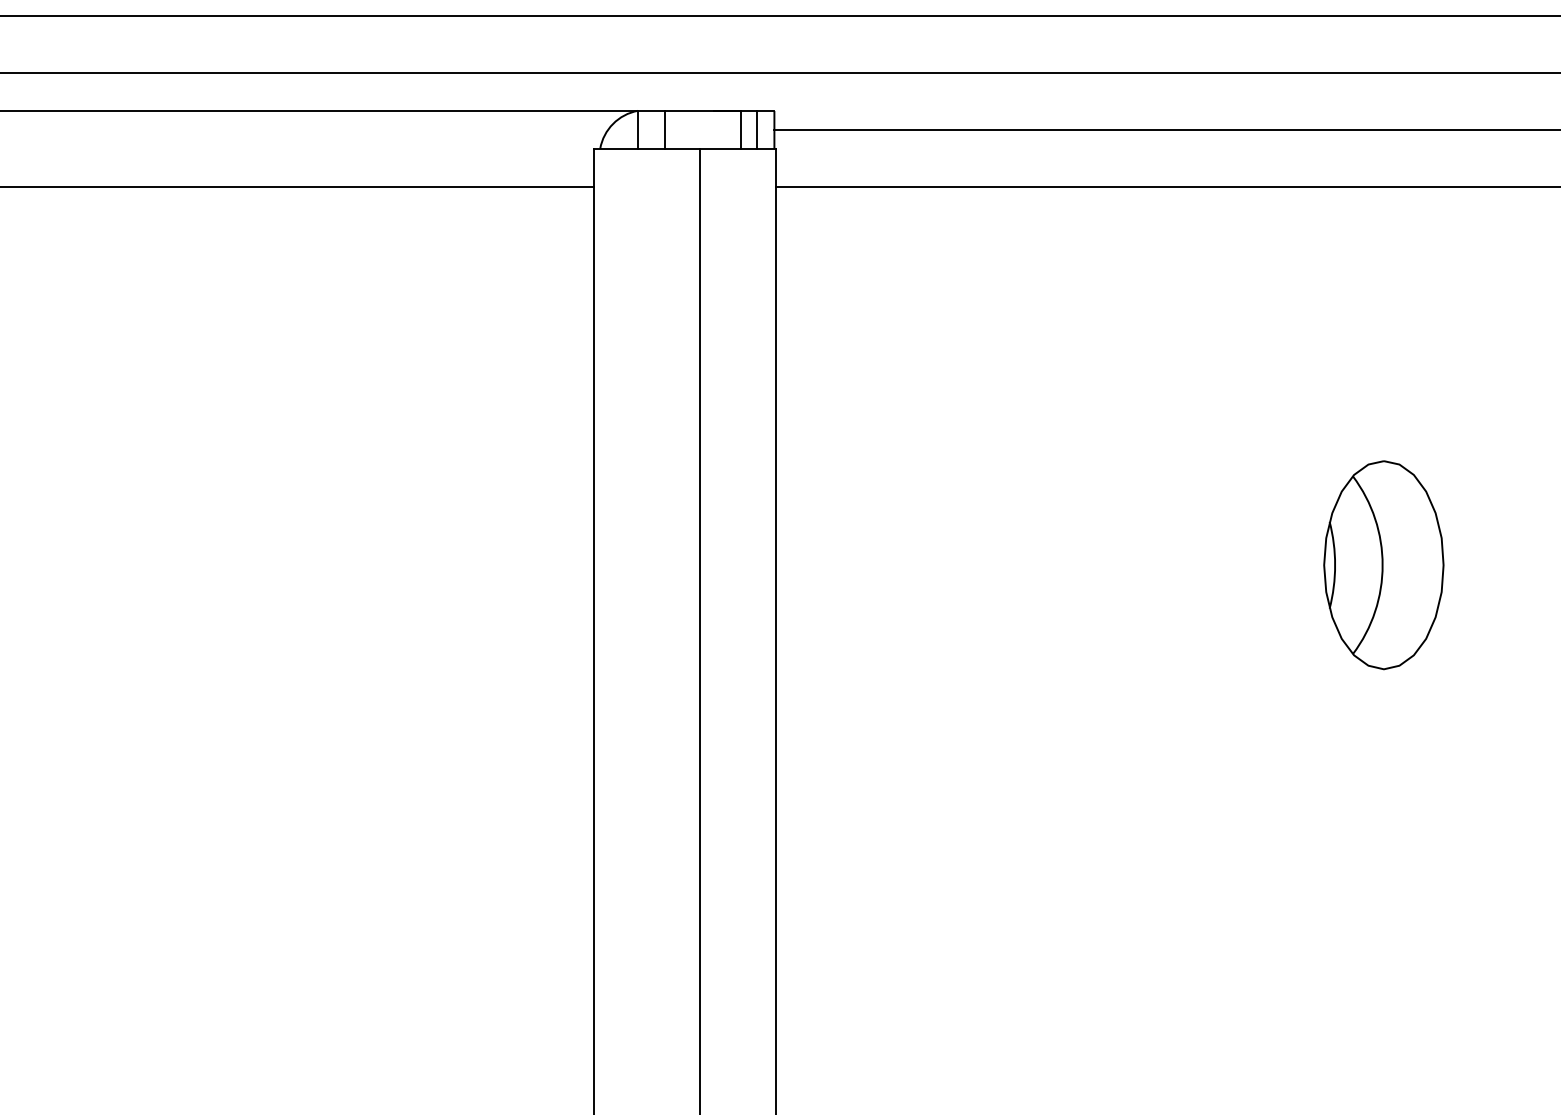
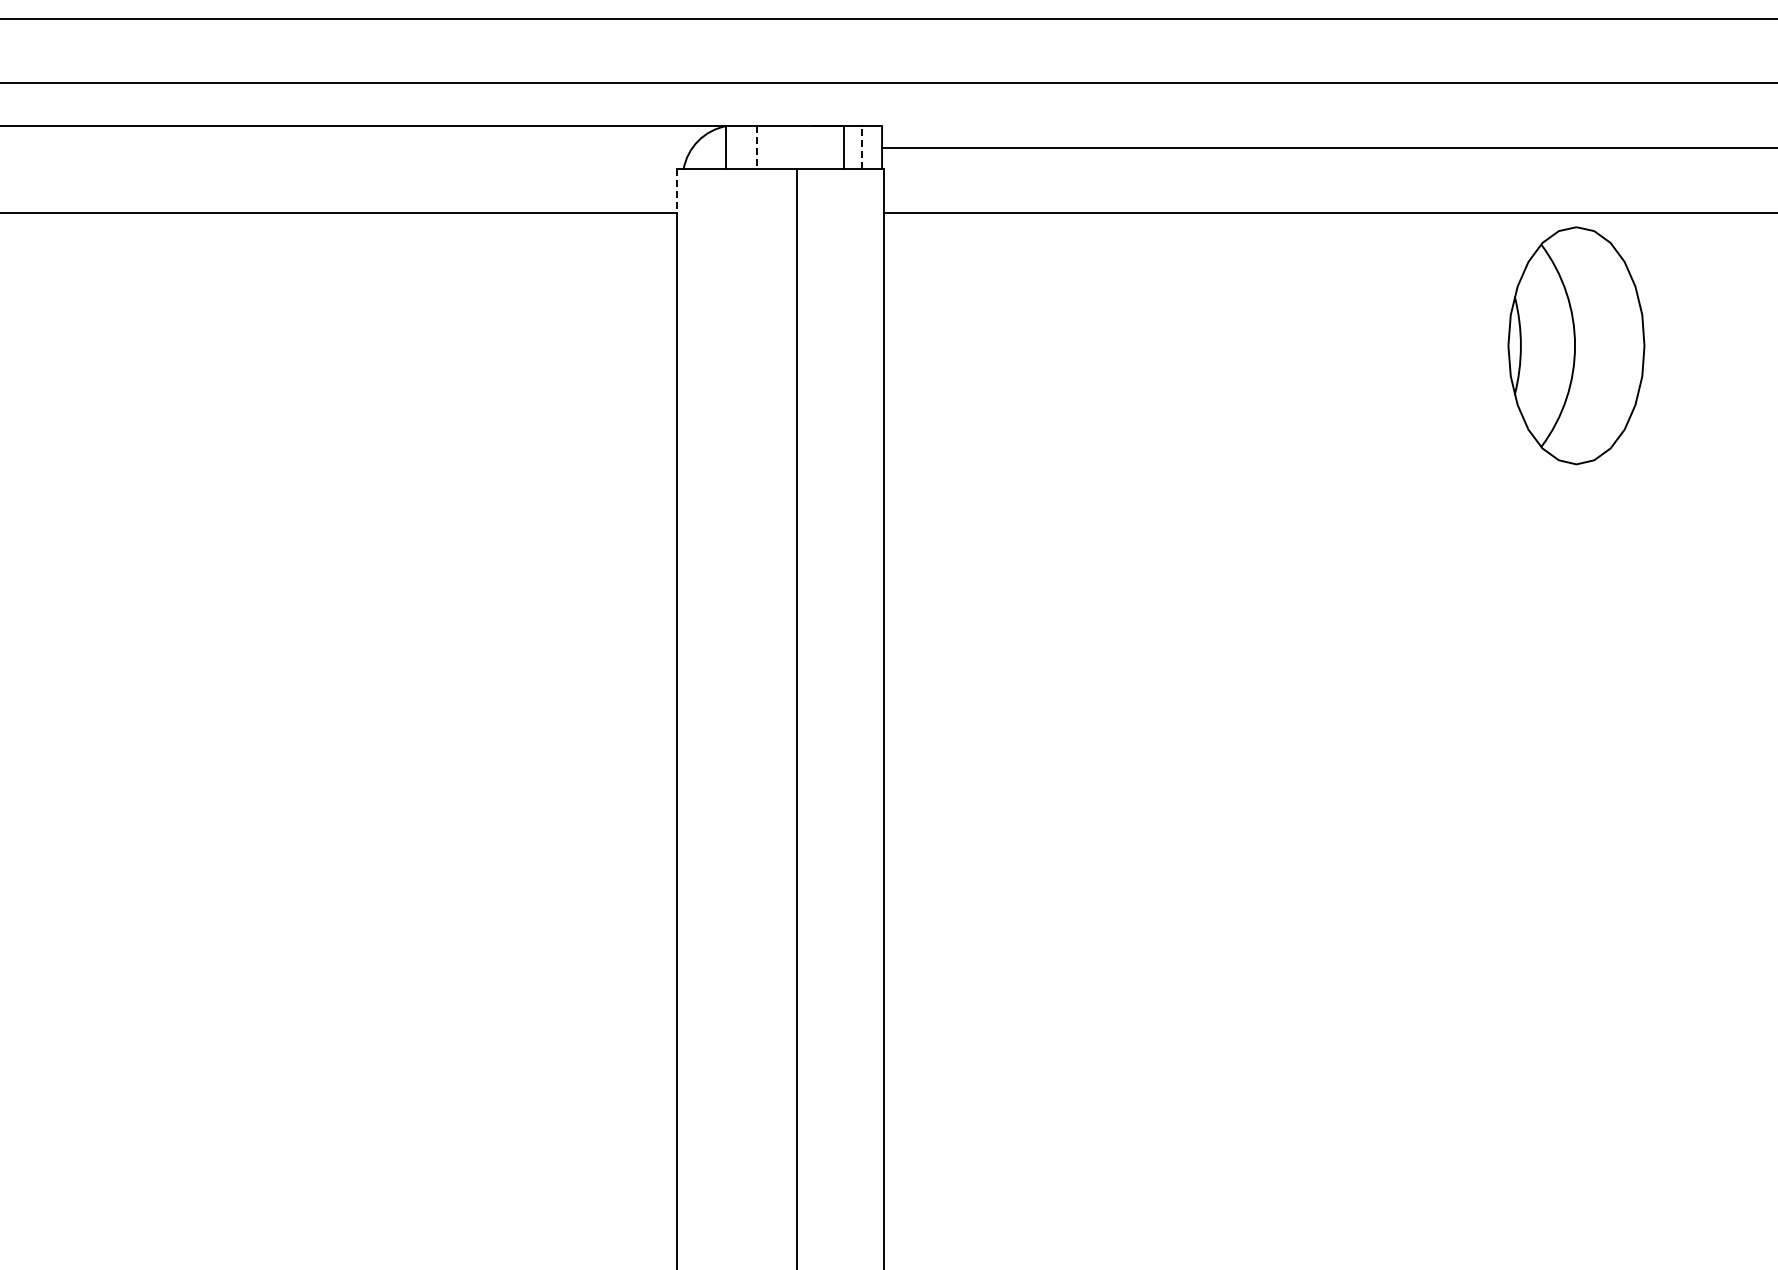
line: (665, 129) -> (757, 147), solid -> dashed
line: (757, 129) -> (862, 147), solid -> dashed
line: (594, 168) -> (677, 191), solid -> dashed
part: (1383, 564) -> (1576, 345), moved

